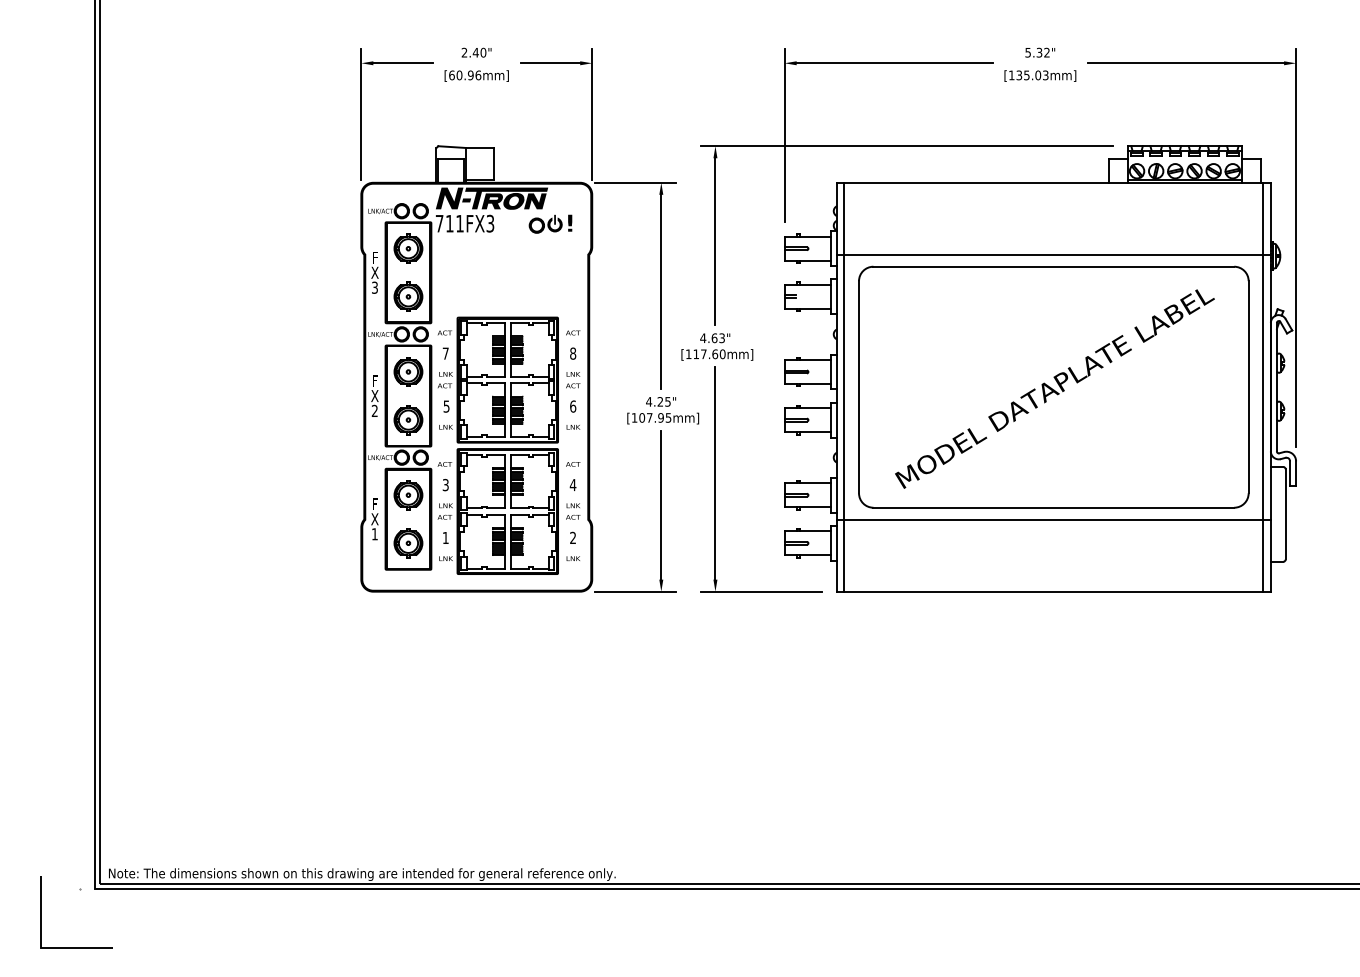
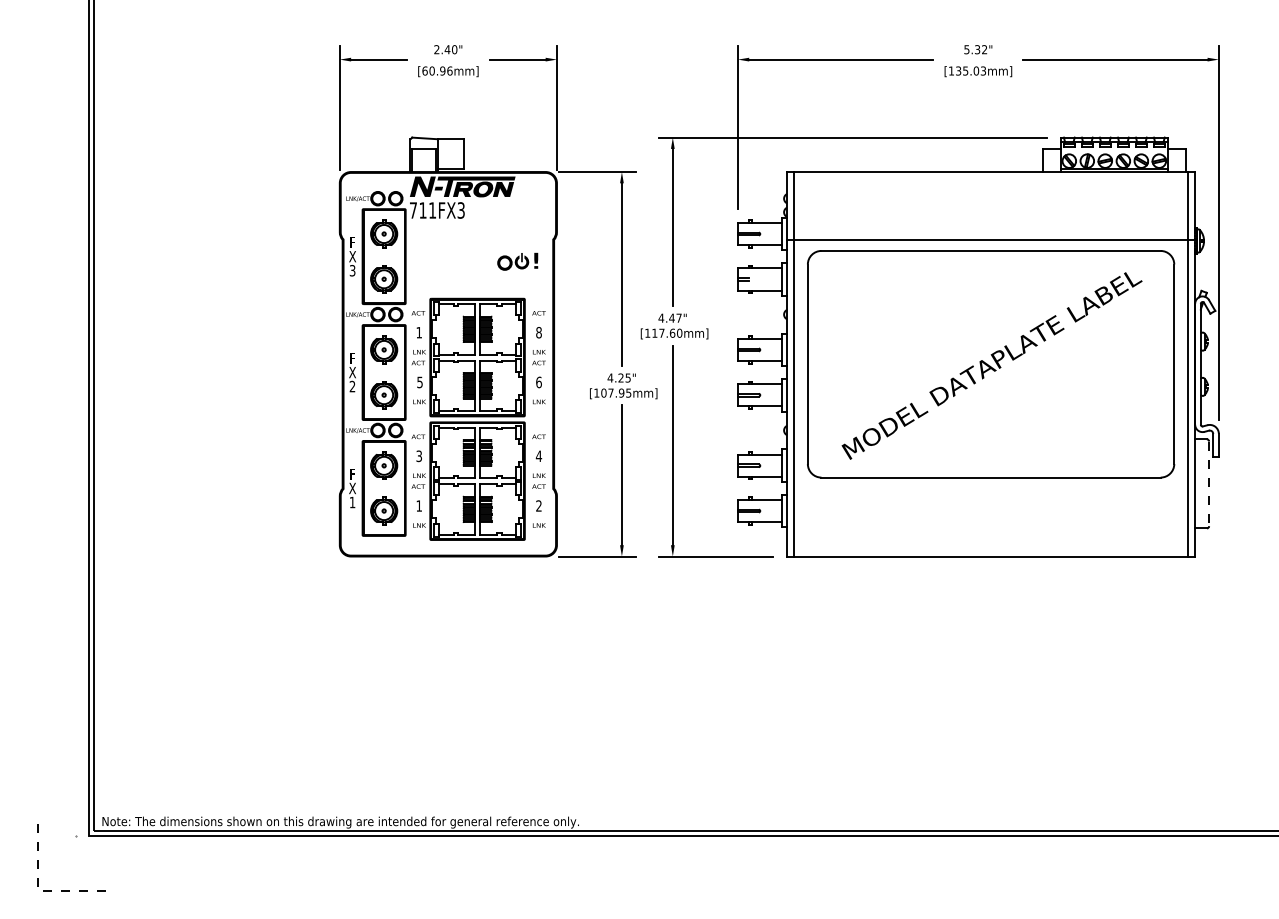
part: (550, 223) -> (517, 261), moved
text: (717, 338) -> (674, 318), 4.63" -> 4.47"
text: (445, 353) -> (418, 332), 7 -> 1
line: (1285, 514) -> (1208, 483), solid -> dashed
line: (1053, 519) -> (990, 488), removed
line: (40, 947) -> (38, 891), solid -> dashed

